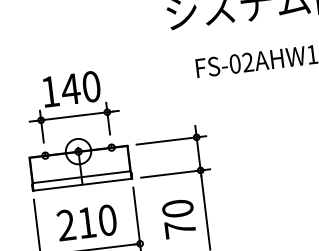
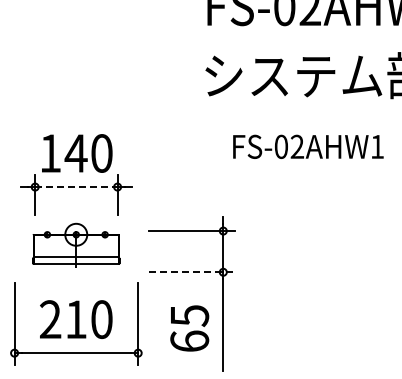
line: (74, 116) -> (76, 187), solid -> dashed
part: (79, 161) -> (75, 243), size x0.7
line: (175, 173) -> (192, 272), solid -> dashed
text: (178, 218) -> (189, 328), 70 -> 65

